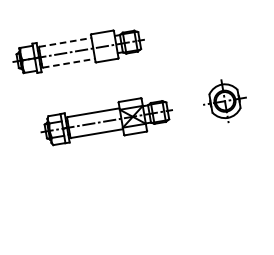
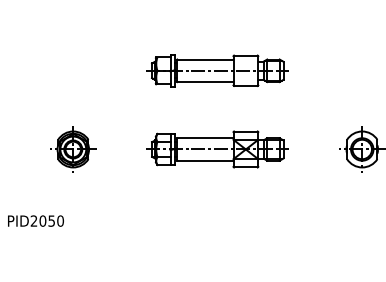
line: (65, 42) -> (205, 59), dashed -> solid
line: (69, 63) -> (205, 82), dashed -> solid
part: (106, 121) -> (217, 149), moved

